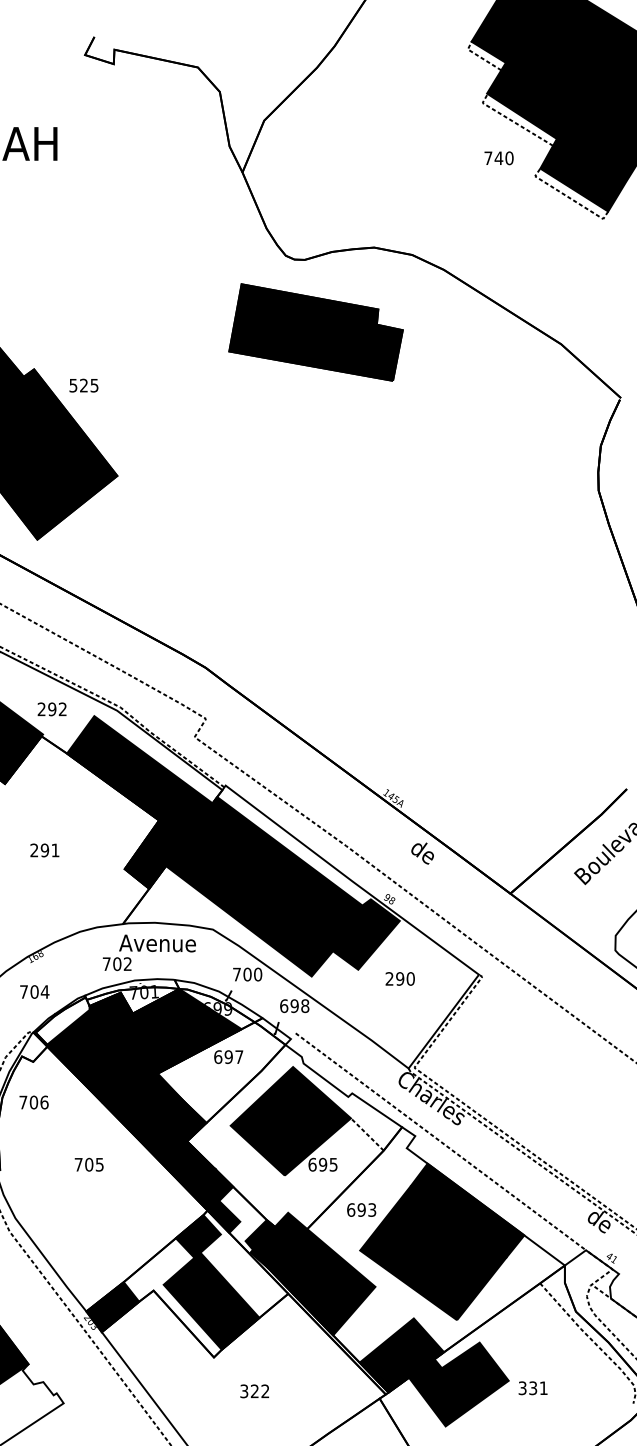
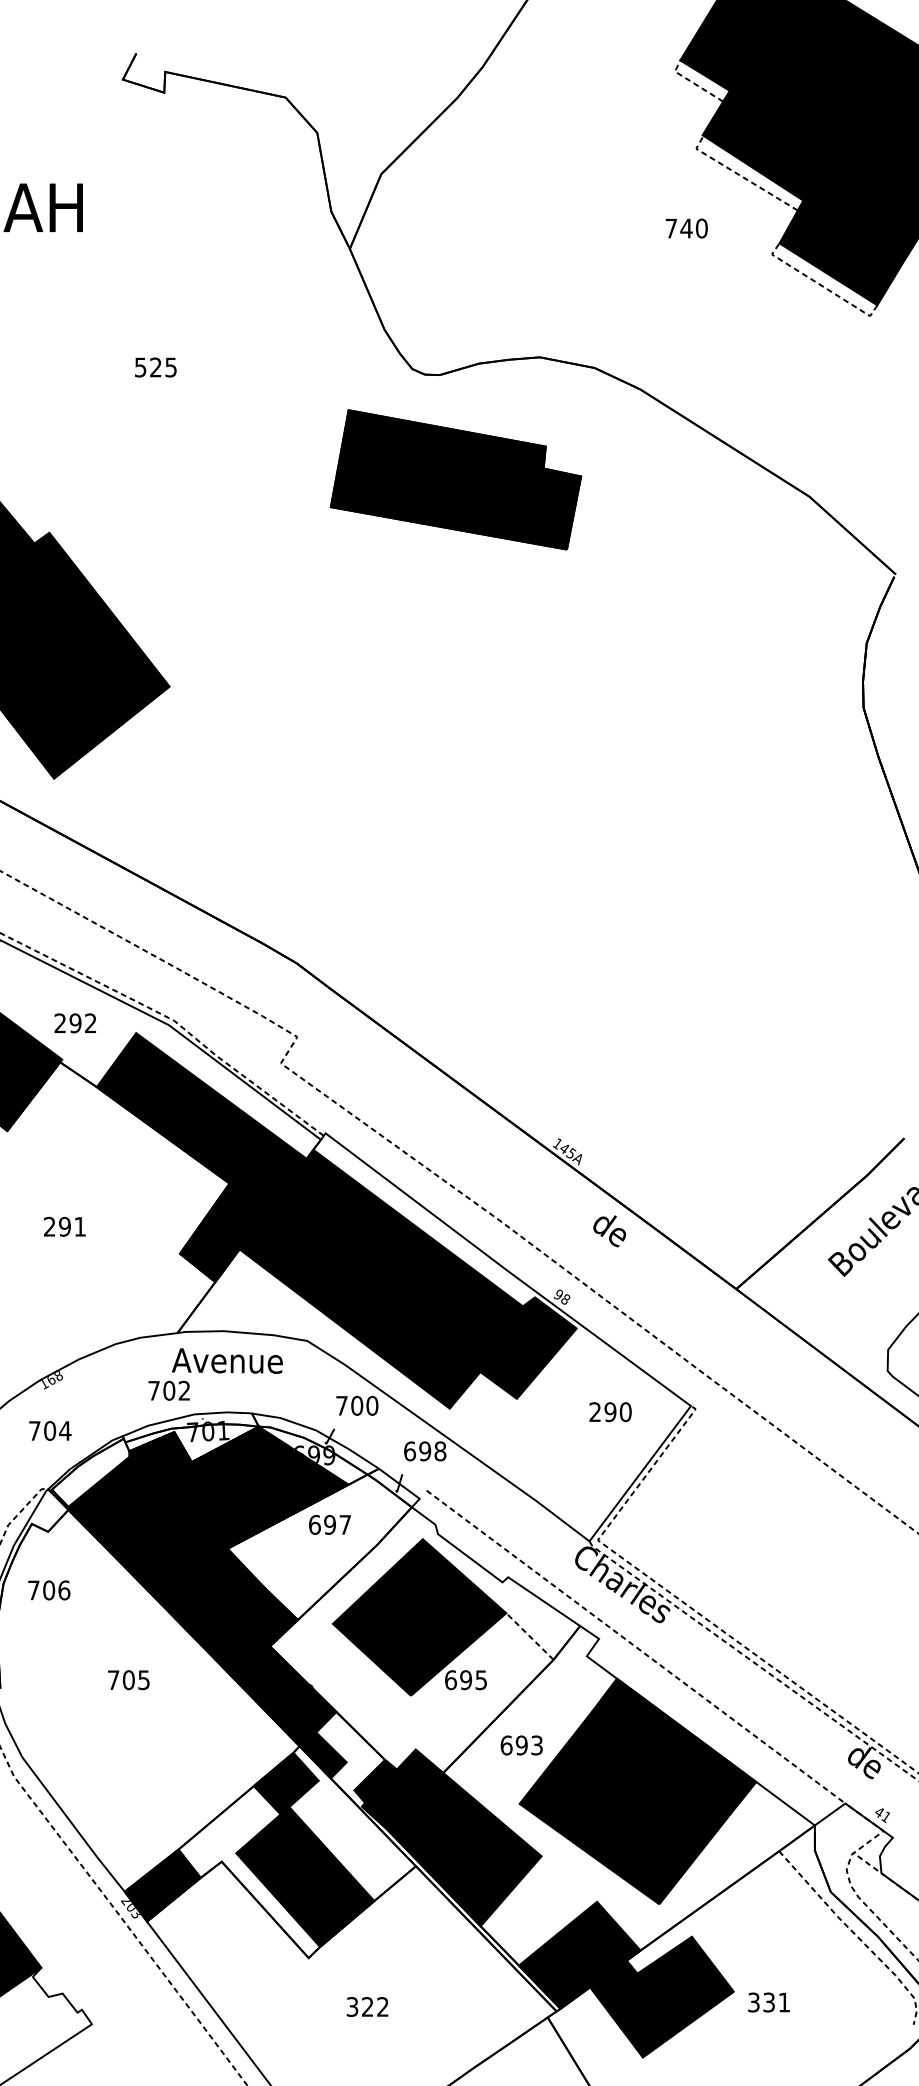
text: (498, 158) -> (685, 228), moved
text: (83, 385) -> (155, 367), moved
text: (399, 978) -> (609, 1411), moved

